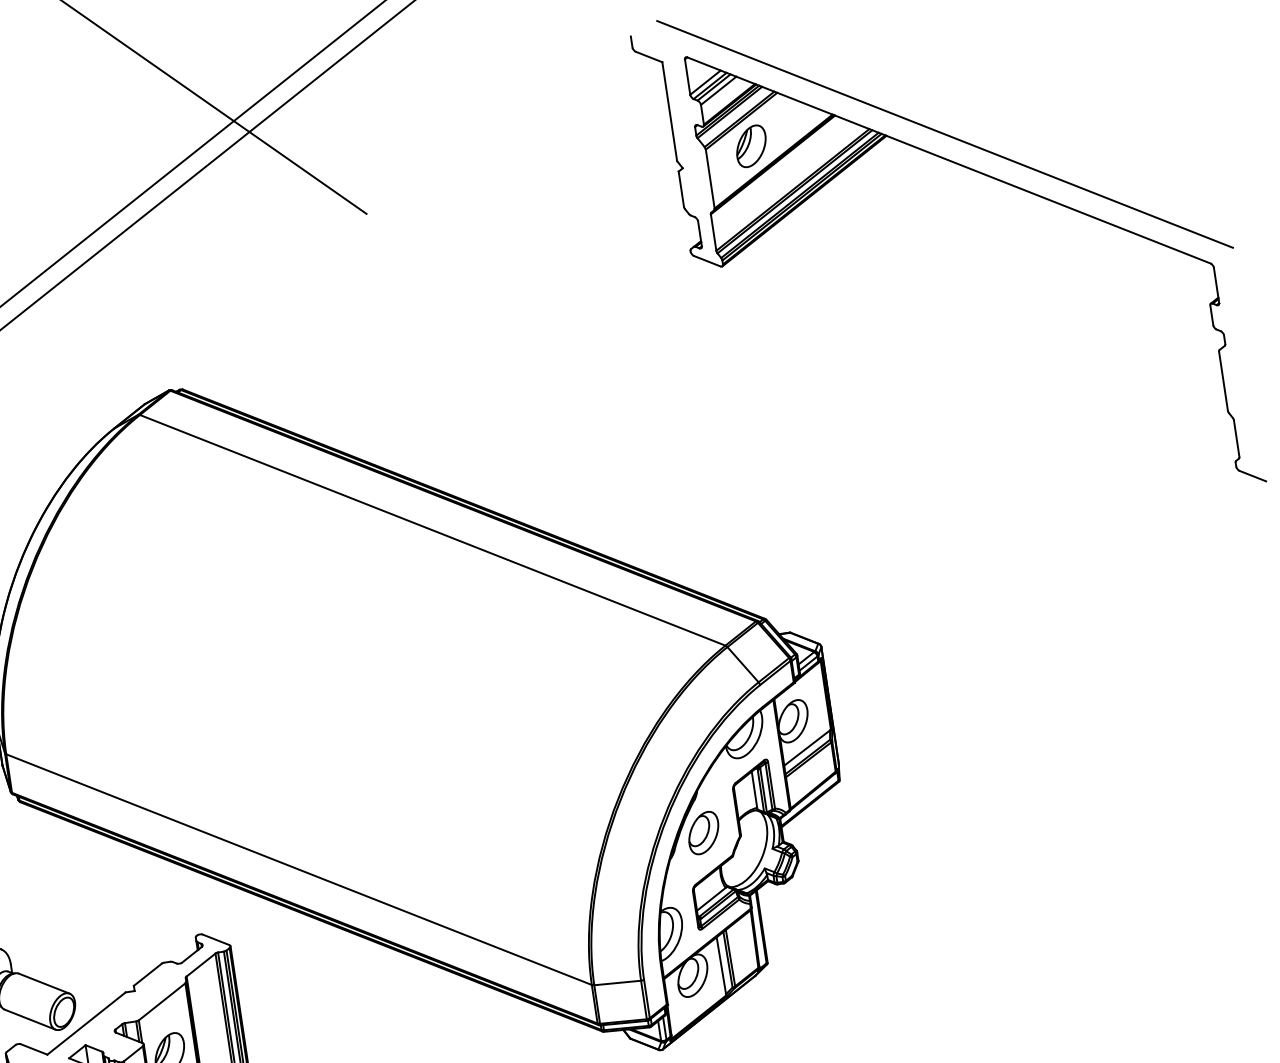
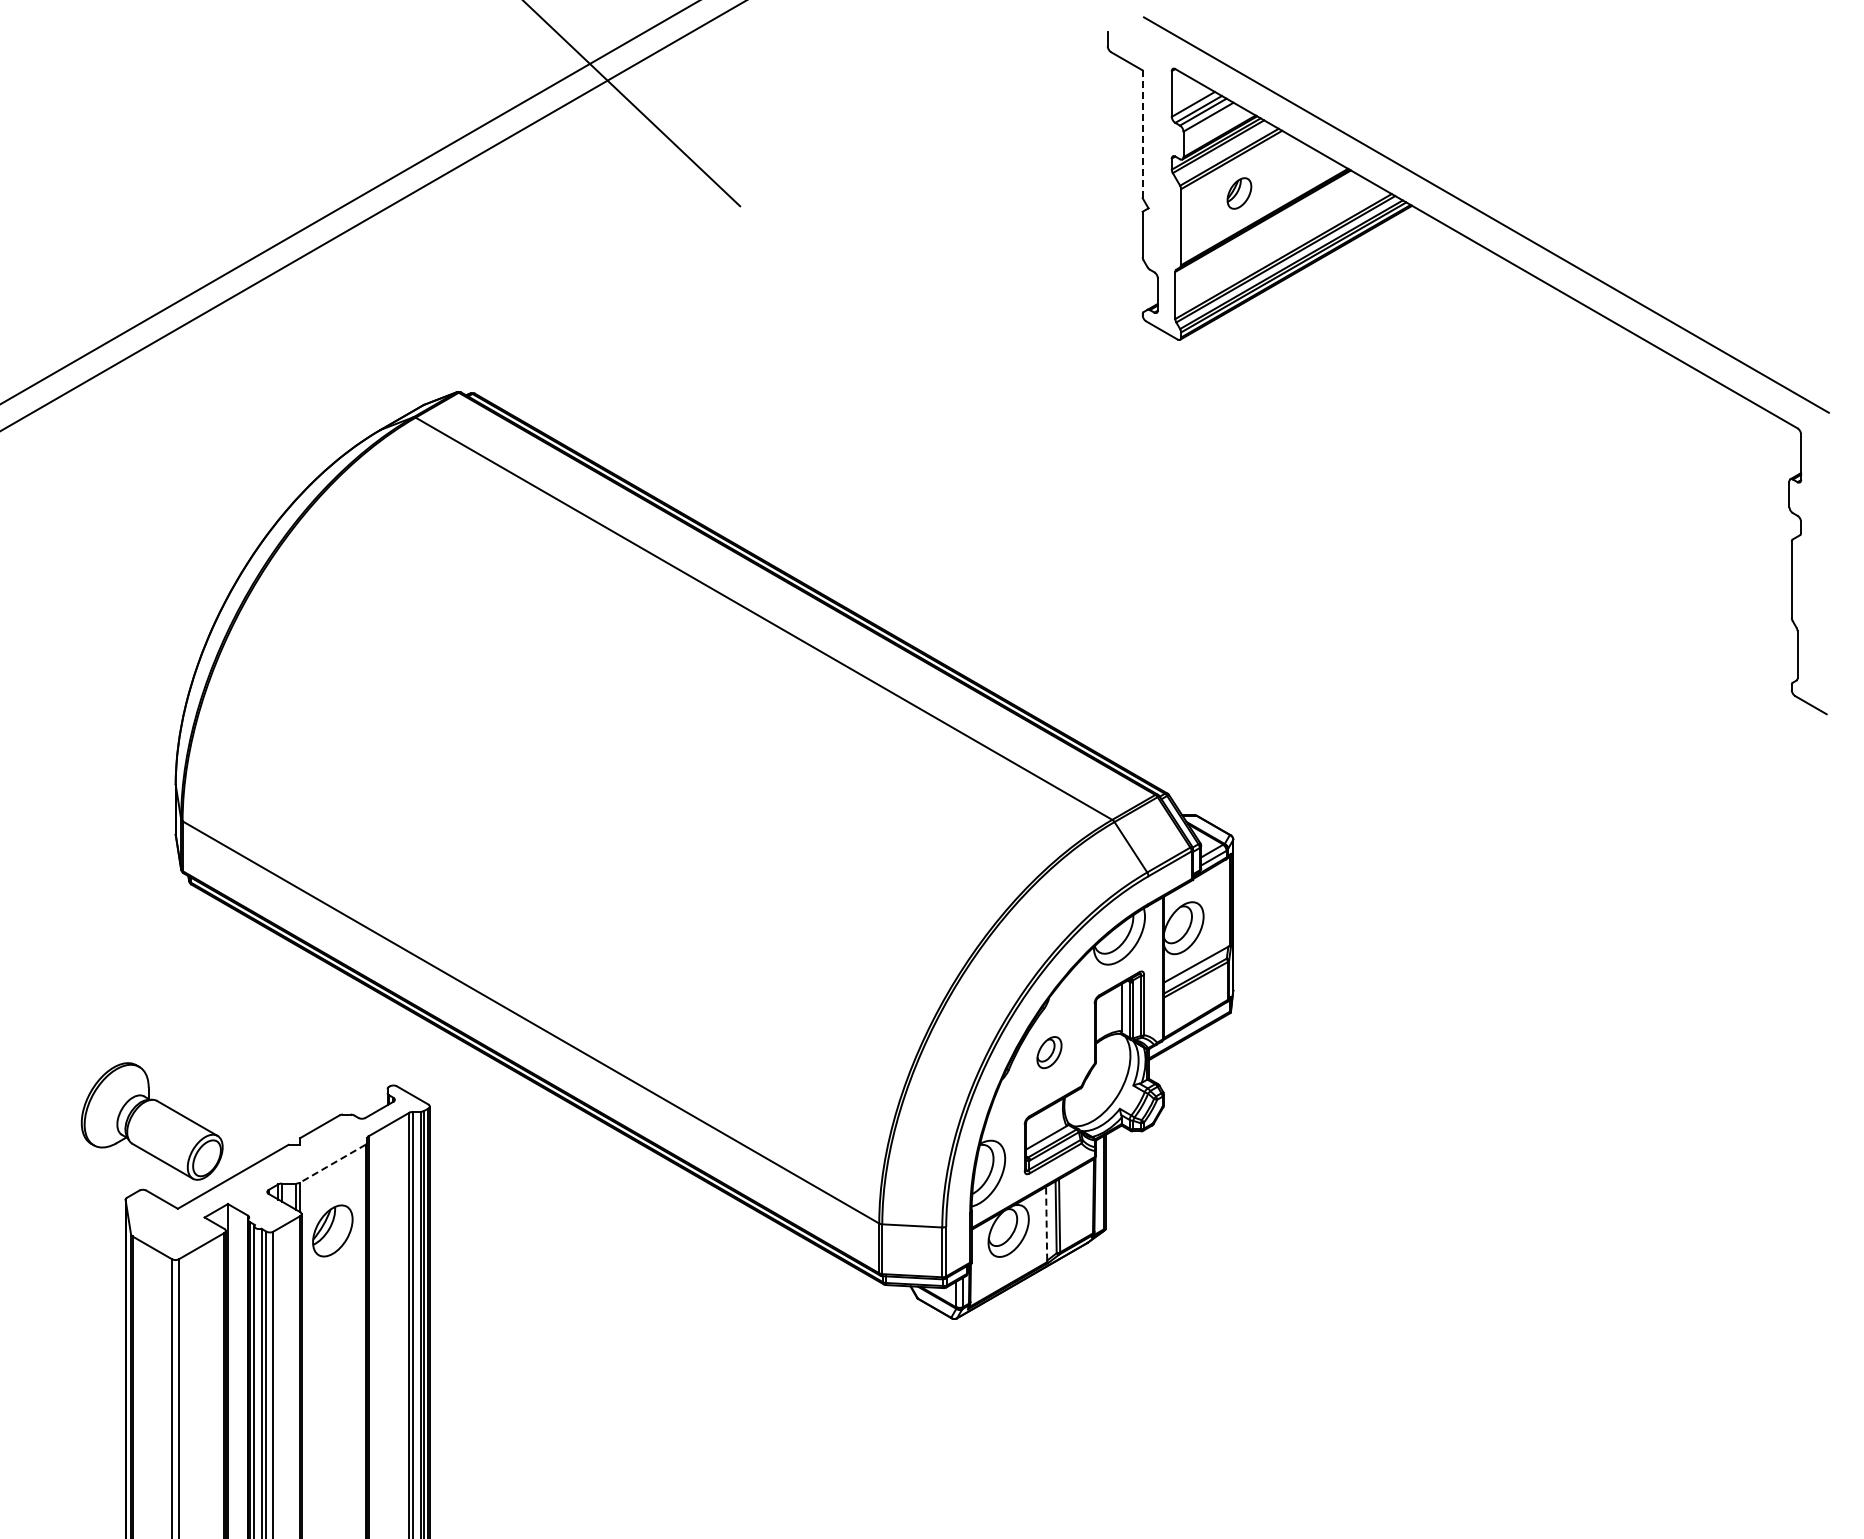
line: (669, 111) -> (1142, 134), solid -> dashed
part: (751, 146) -> (1239, 193), size x0.6
part: (703, 832) -> (1049, 1052), size x0.6
line: (721, 965) -> (1046, 1223), solid -> dashed
line: (161, 1001) -> (332, 1163), solid -> dashed

